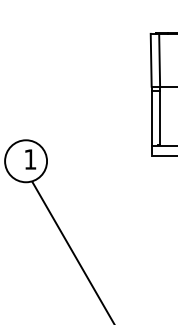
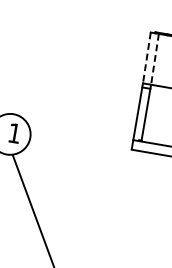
line: (151, 60) -> (147, 58), solid -> dashed
line: (159, 60) -> (154, 59), solid -> dashed

